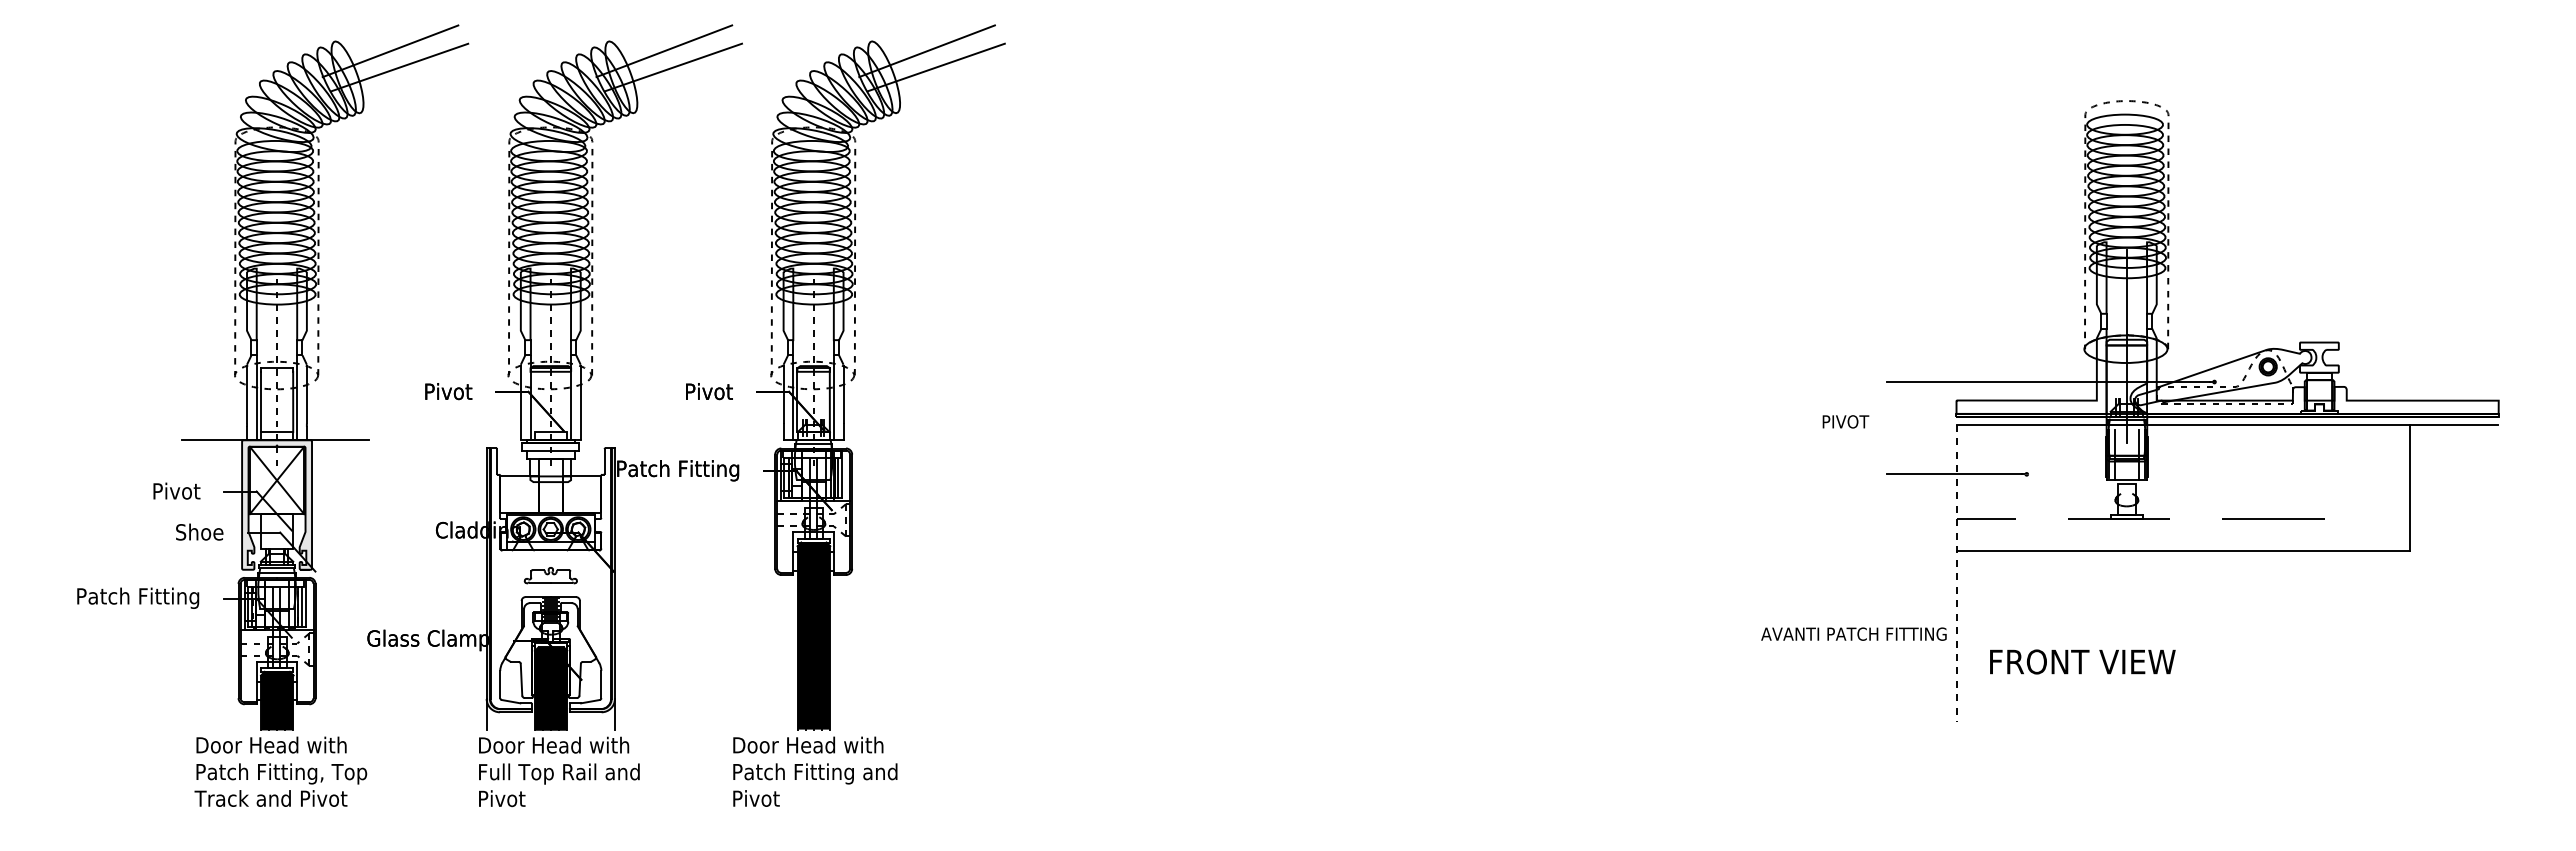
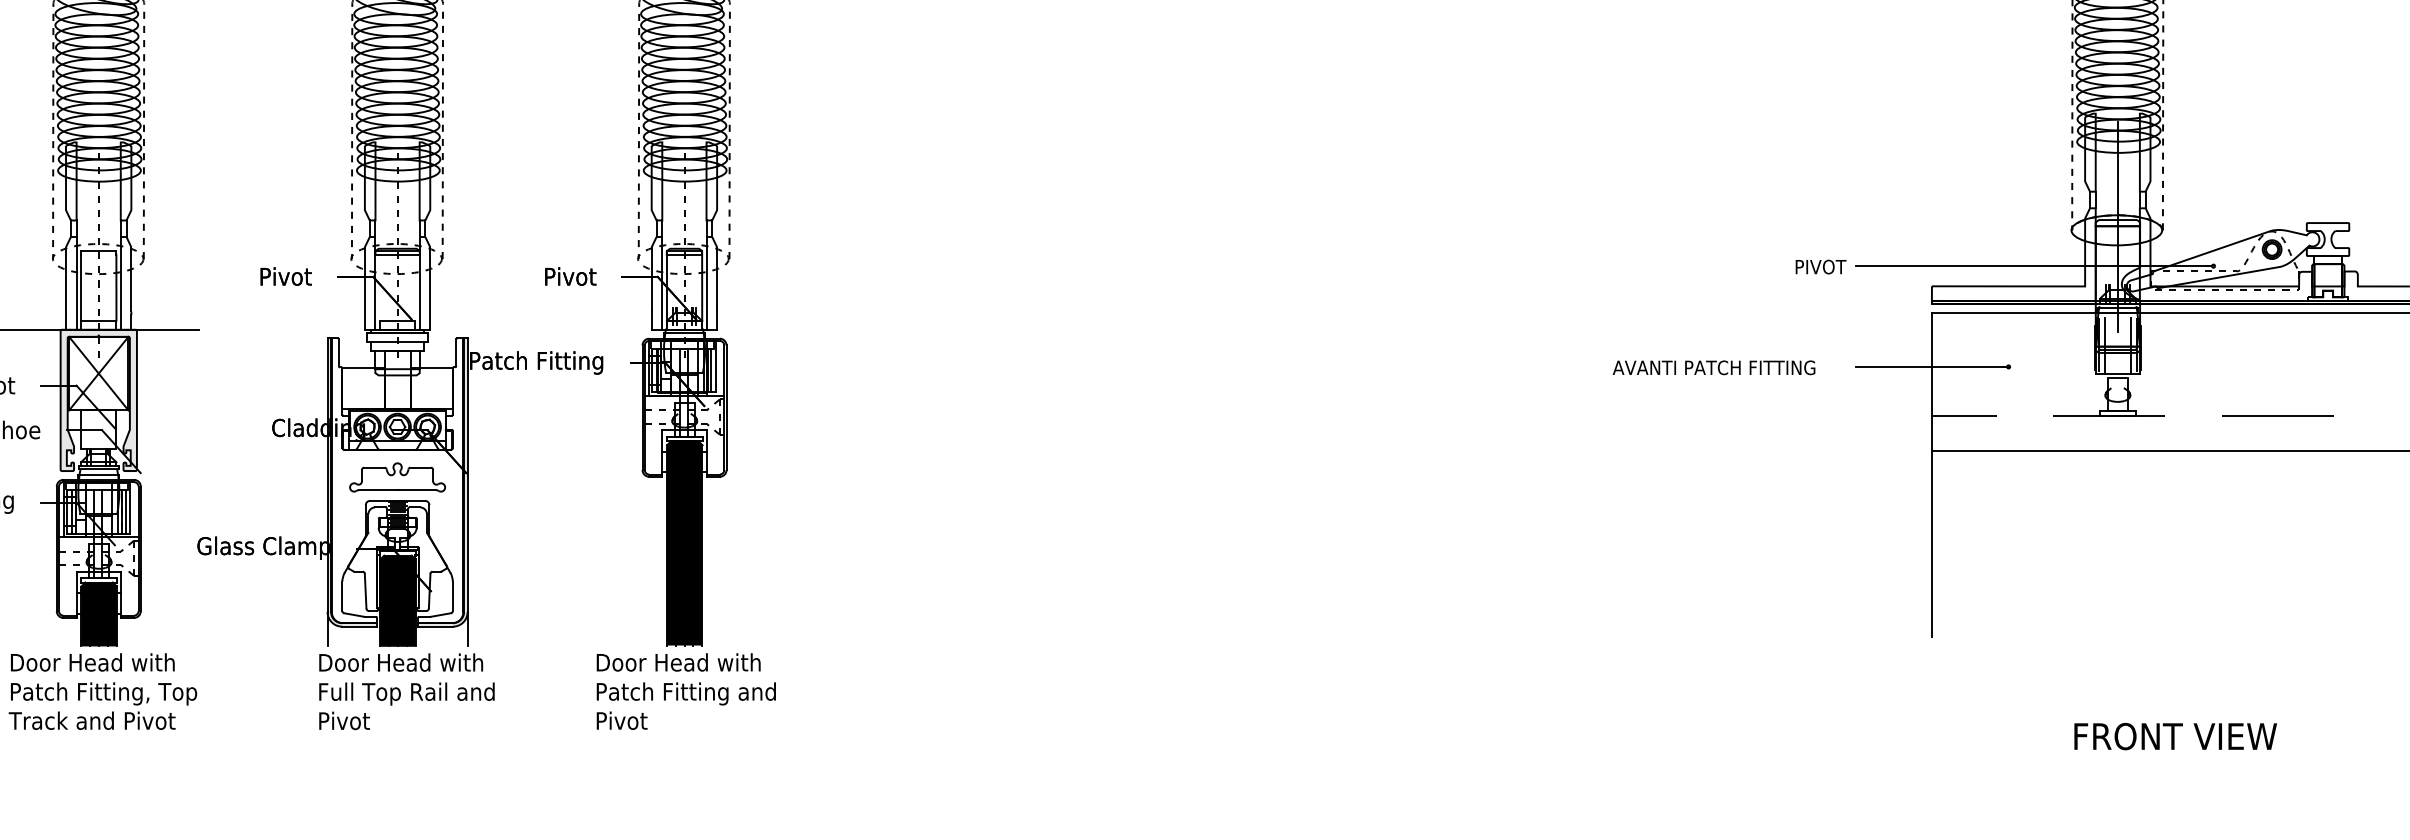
text: (1845, 421) -> (1820, 266), moved
line: (1956, 573) -> (1931, 475), dashed -> solid
part: (550, 575) -> (397, 477), size x1.67
text: (1853, 633) -> (1713, 367), moved
text: (2082, 661) -> (2175, 736), moved

